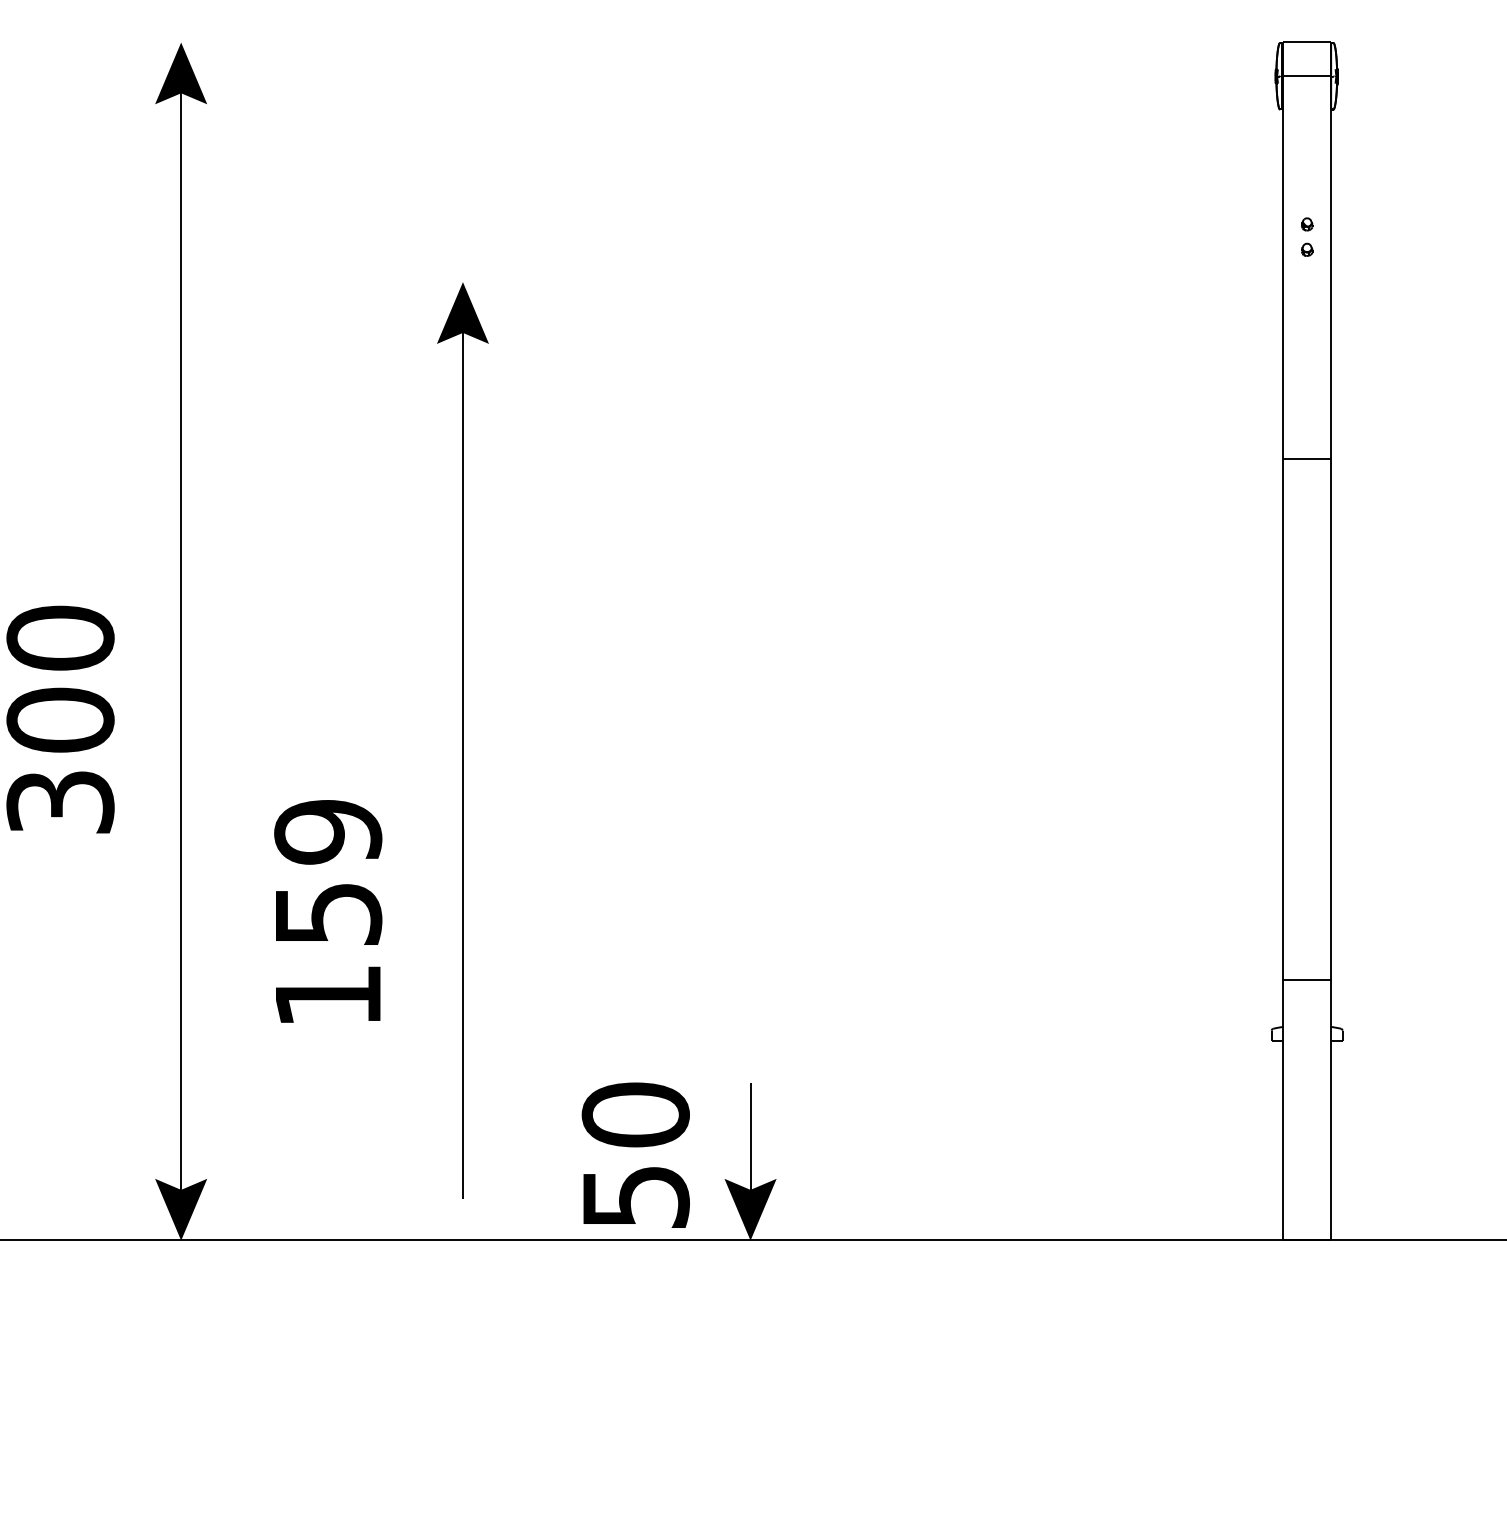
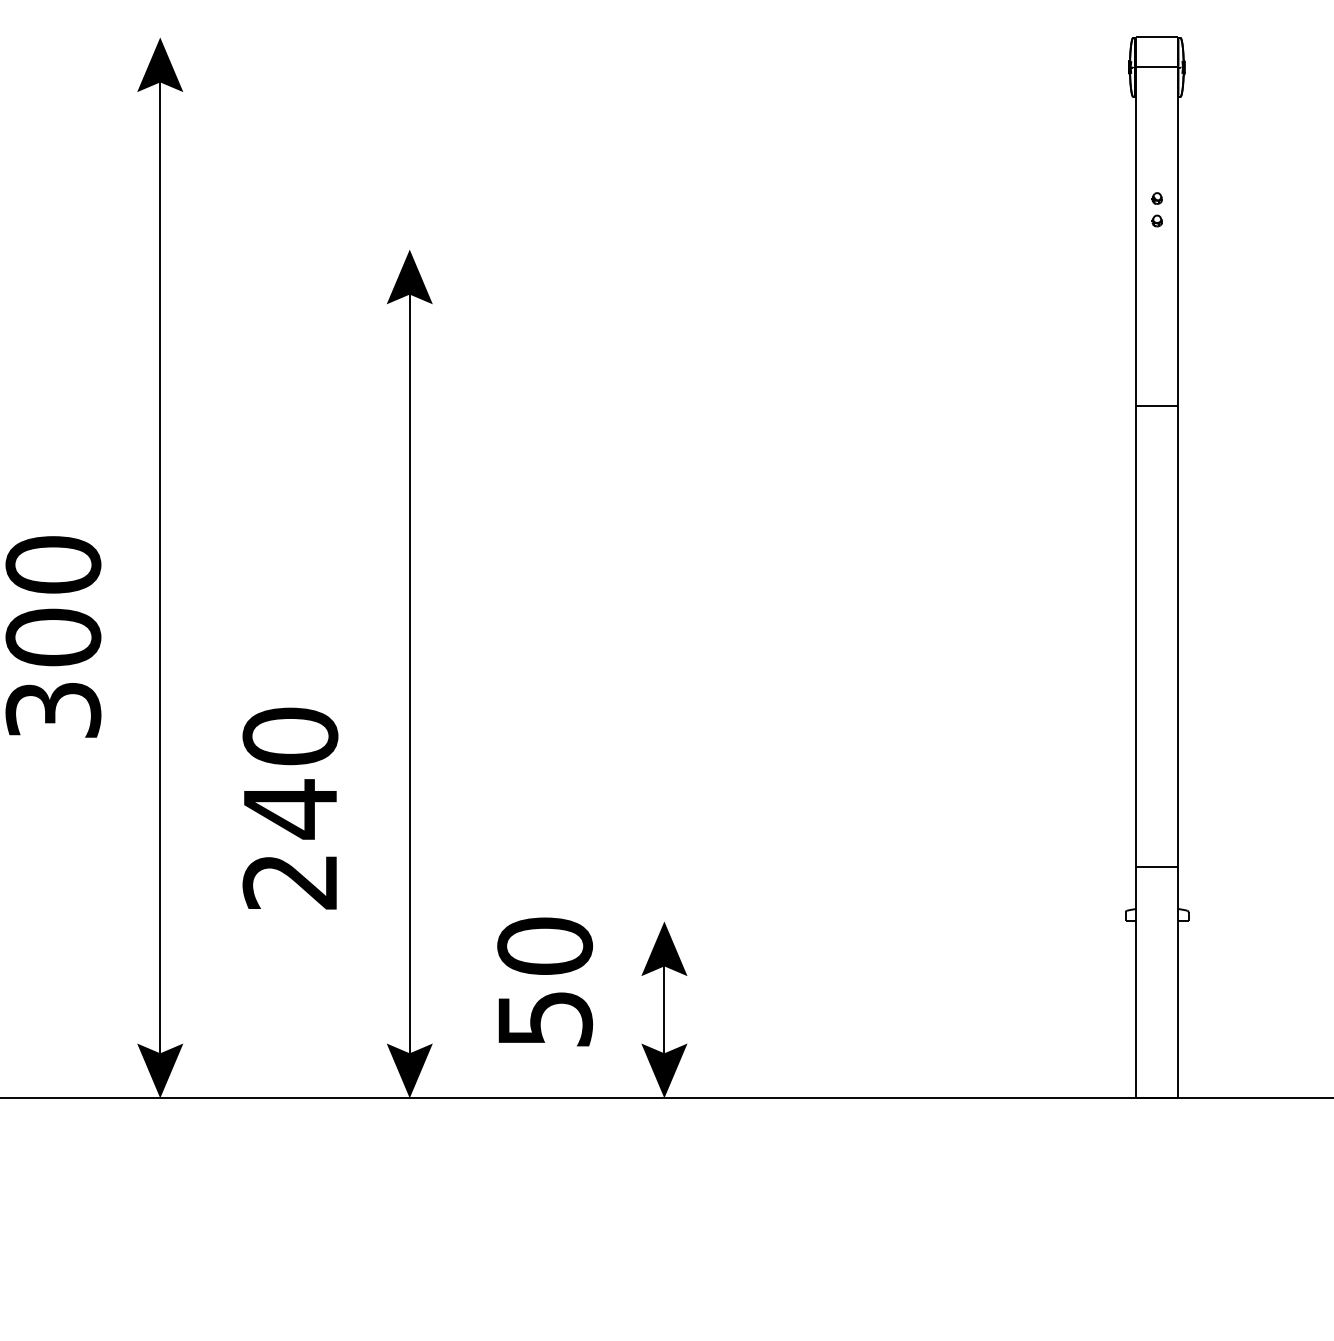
text: (328, 913) -> (290, 808), 159 -> 240
fill: (750, 1071) -> (664, 948), added
text: (635, 1154) -> (544, 981), moved
fill: (462, 1209) -> (409, 1070), added

